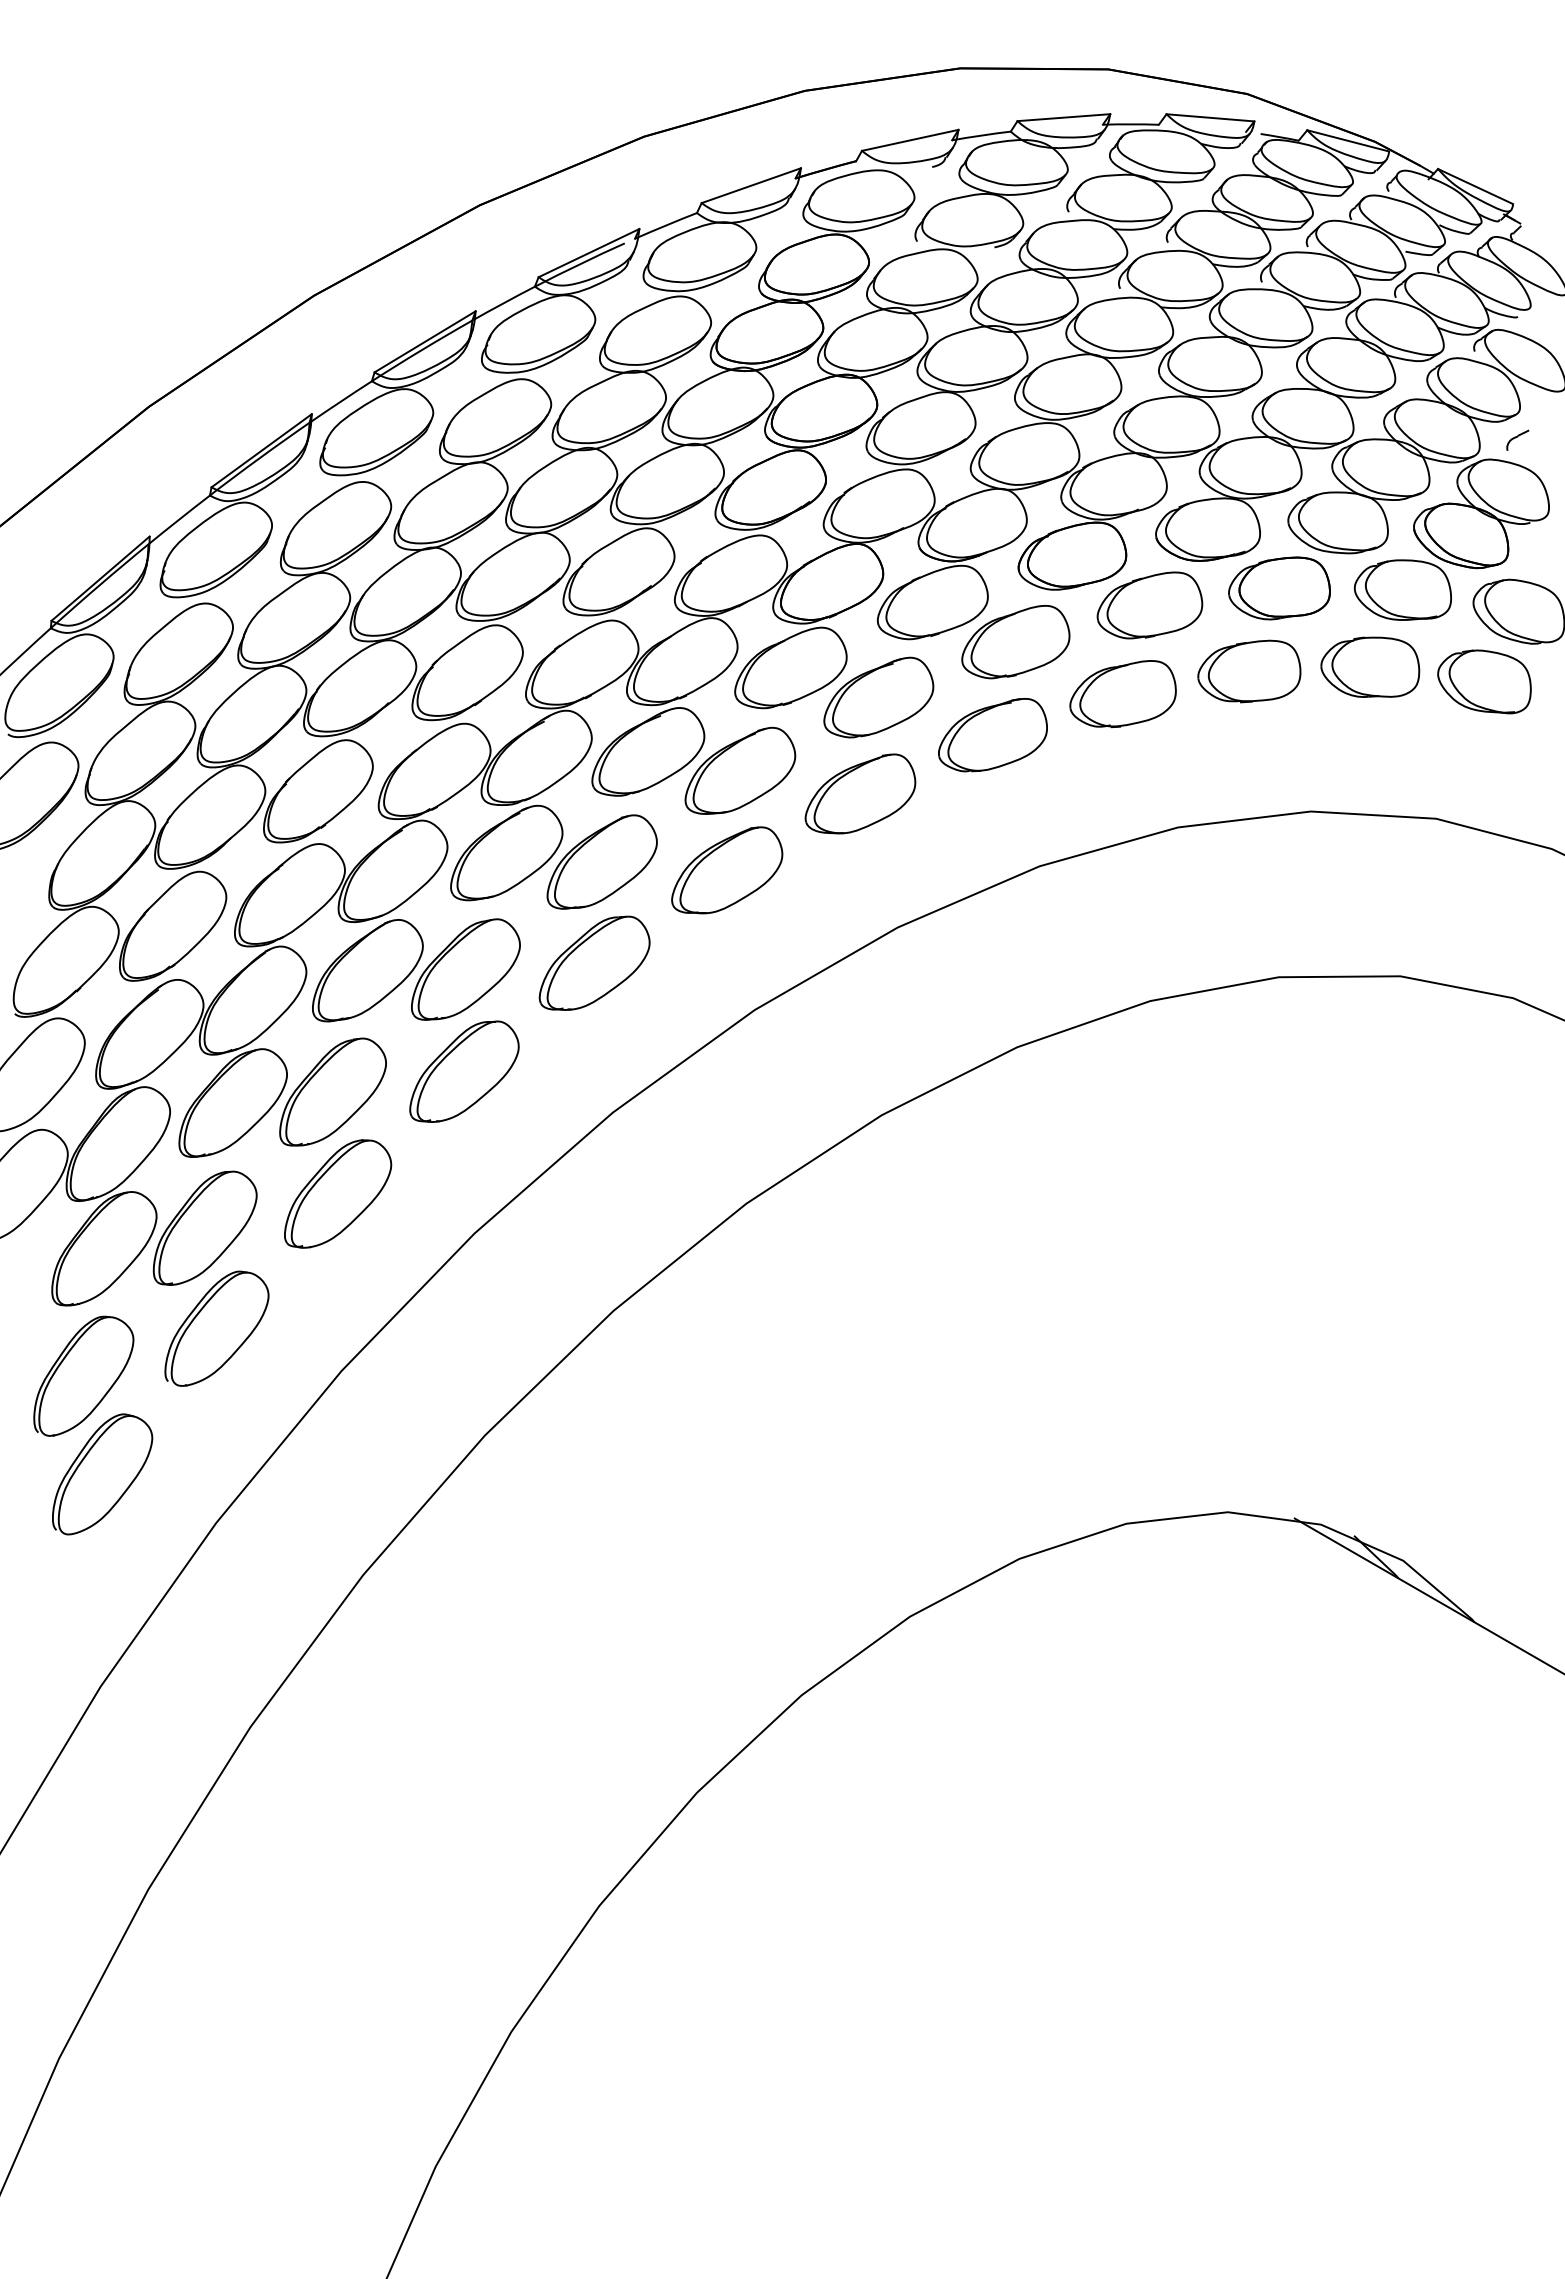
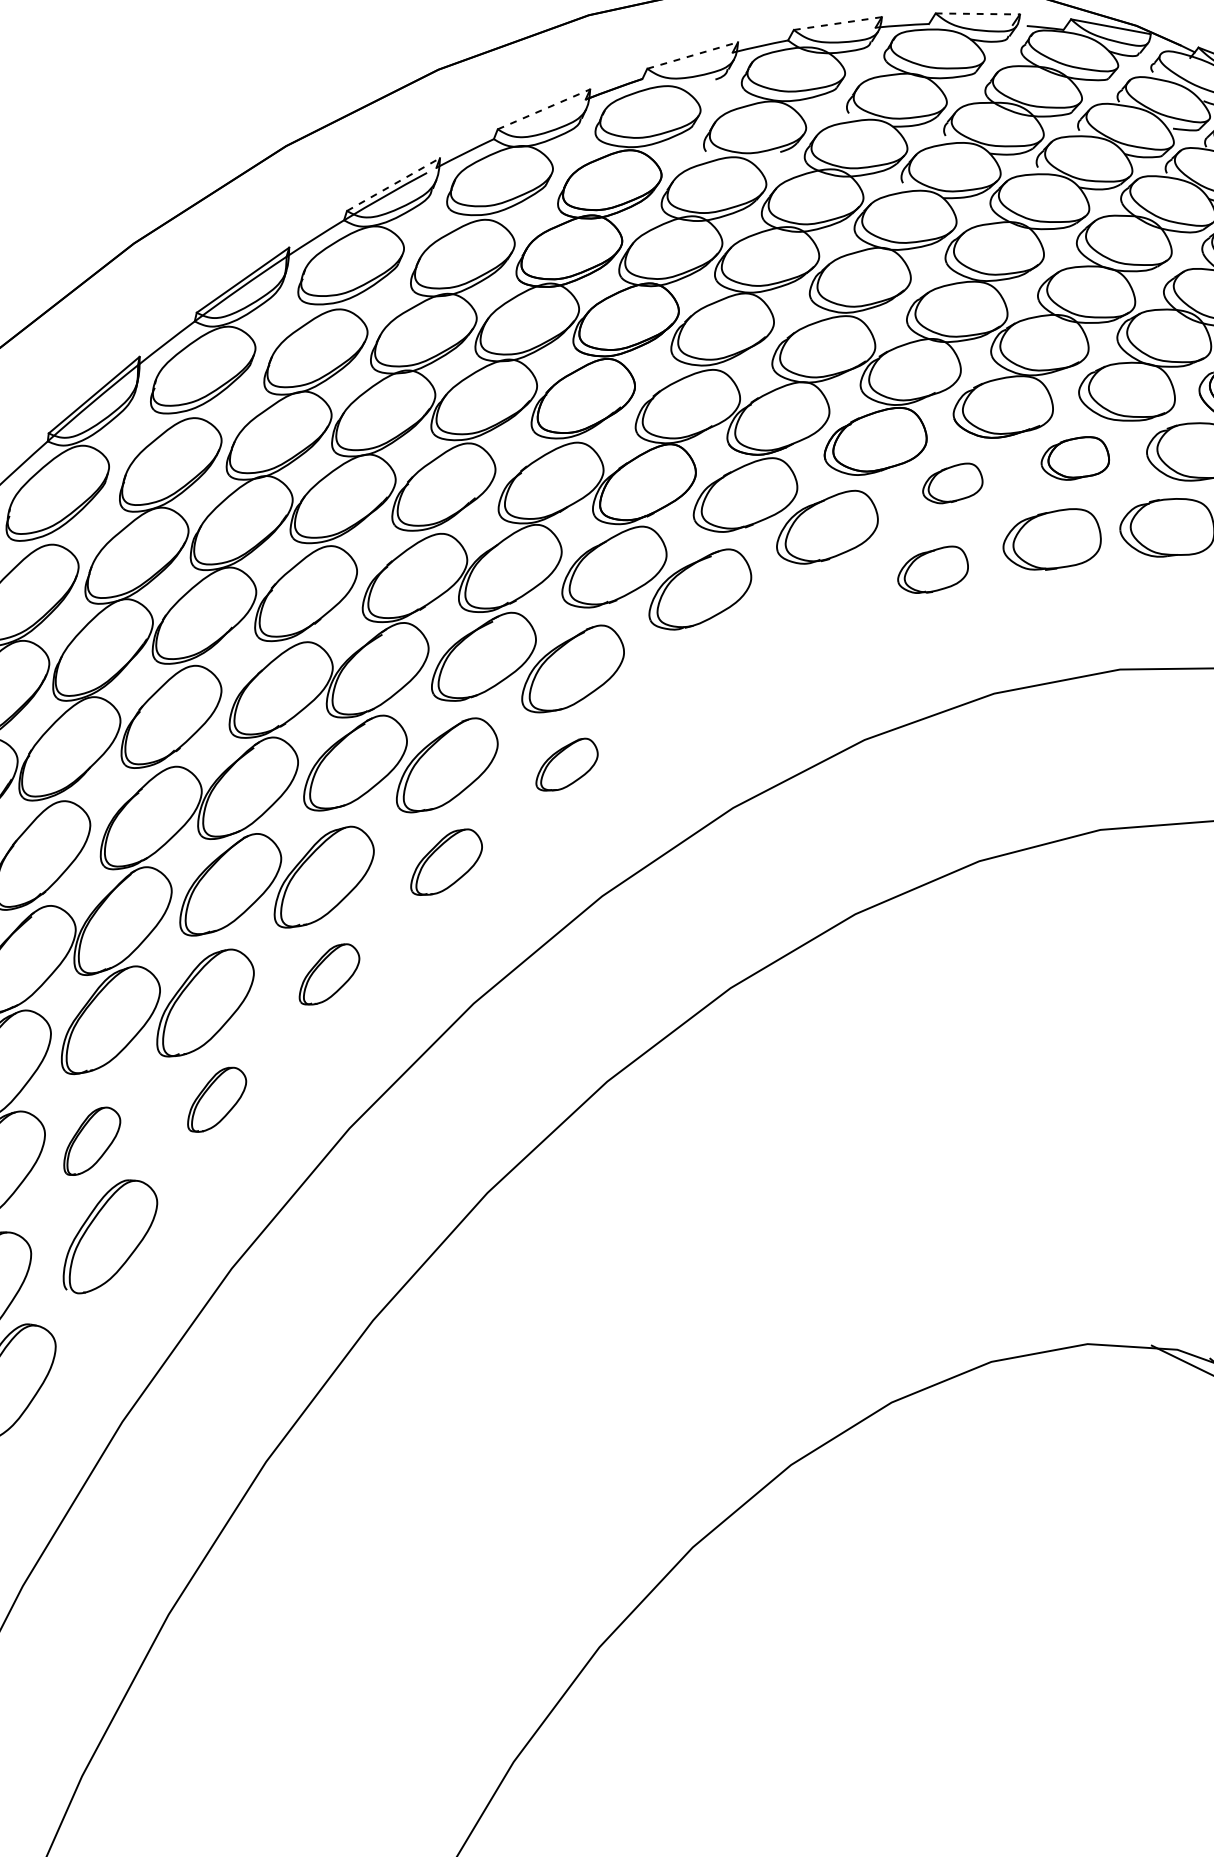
line: (1064, 117) -> (838, 23), solid -> dashed
line: (1210, 117) -> (977, 13), solid -> dashed
line: (910, 140) -> (692, 55), solid -> dashed
line: (751, 185) -> (544, 109), solid -> dashed
line: (588, 253) -> (393, 184), solid -> dashed
part: (1279, 588) -> (1075, 458), size x0.7
part: (1149, 605) -> (952, 483), size x0.6
part: (1122, 694) -> (932, 570), size x0.7
part: (992, 735) -> (810, 618), removed
part: (860, 793) -> (688, 682), removed
part: (727, 870) -> (566, 764), size x0.6
part: (594, 962) -> (446, 861), size x0.7
part: (464, 1071) -> (329, 974), size x0.6
part: (338, 1193) -> (217, 1099), size x0.6
part: (204, 1227) -> (91, 1140), size x0.6

